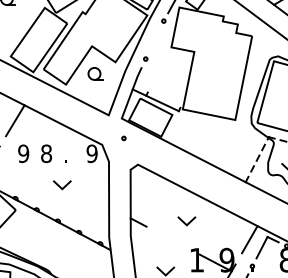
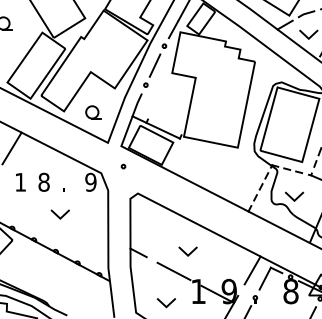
line: (154, 39) -> (154, 65), added
part: (95, 74) -> (93, 112), moved
text: (23, 152) -> (20, 181), 9 -> 1
line: (172, 240) -> (173, 271), added

